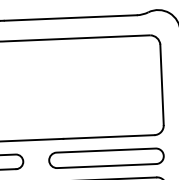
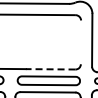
line: (161, 85) -> (80, 42), removed
line: (108, 137) -> (50, 69), solid -> dashed

